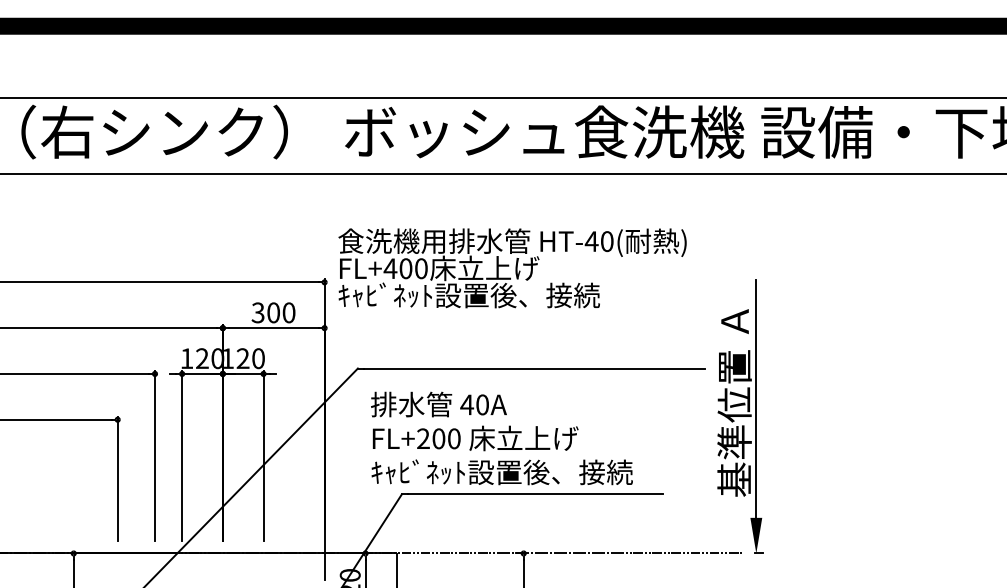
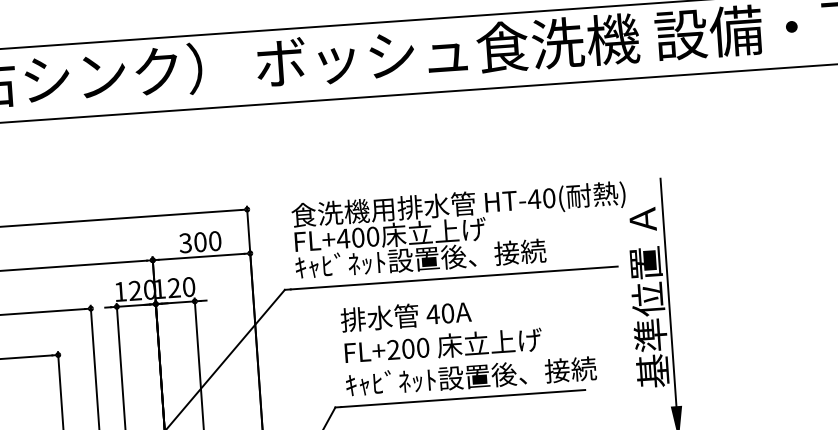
text: (512, 268) -> (460, 230), moved
text: (501, 438) -> (468, 344), moved

